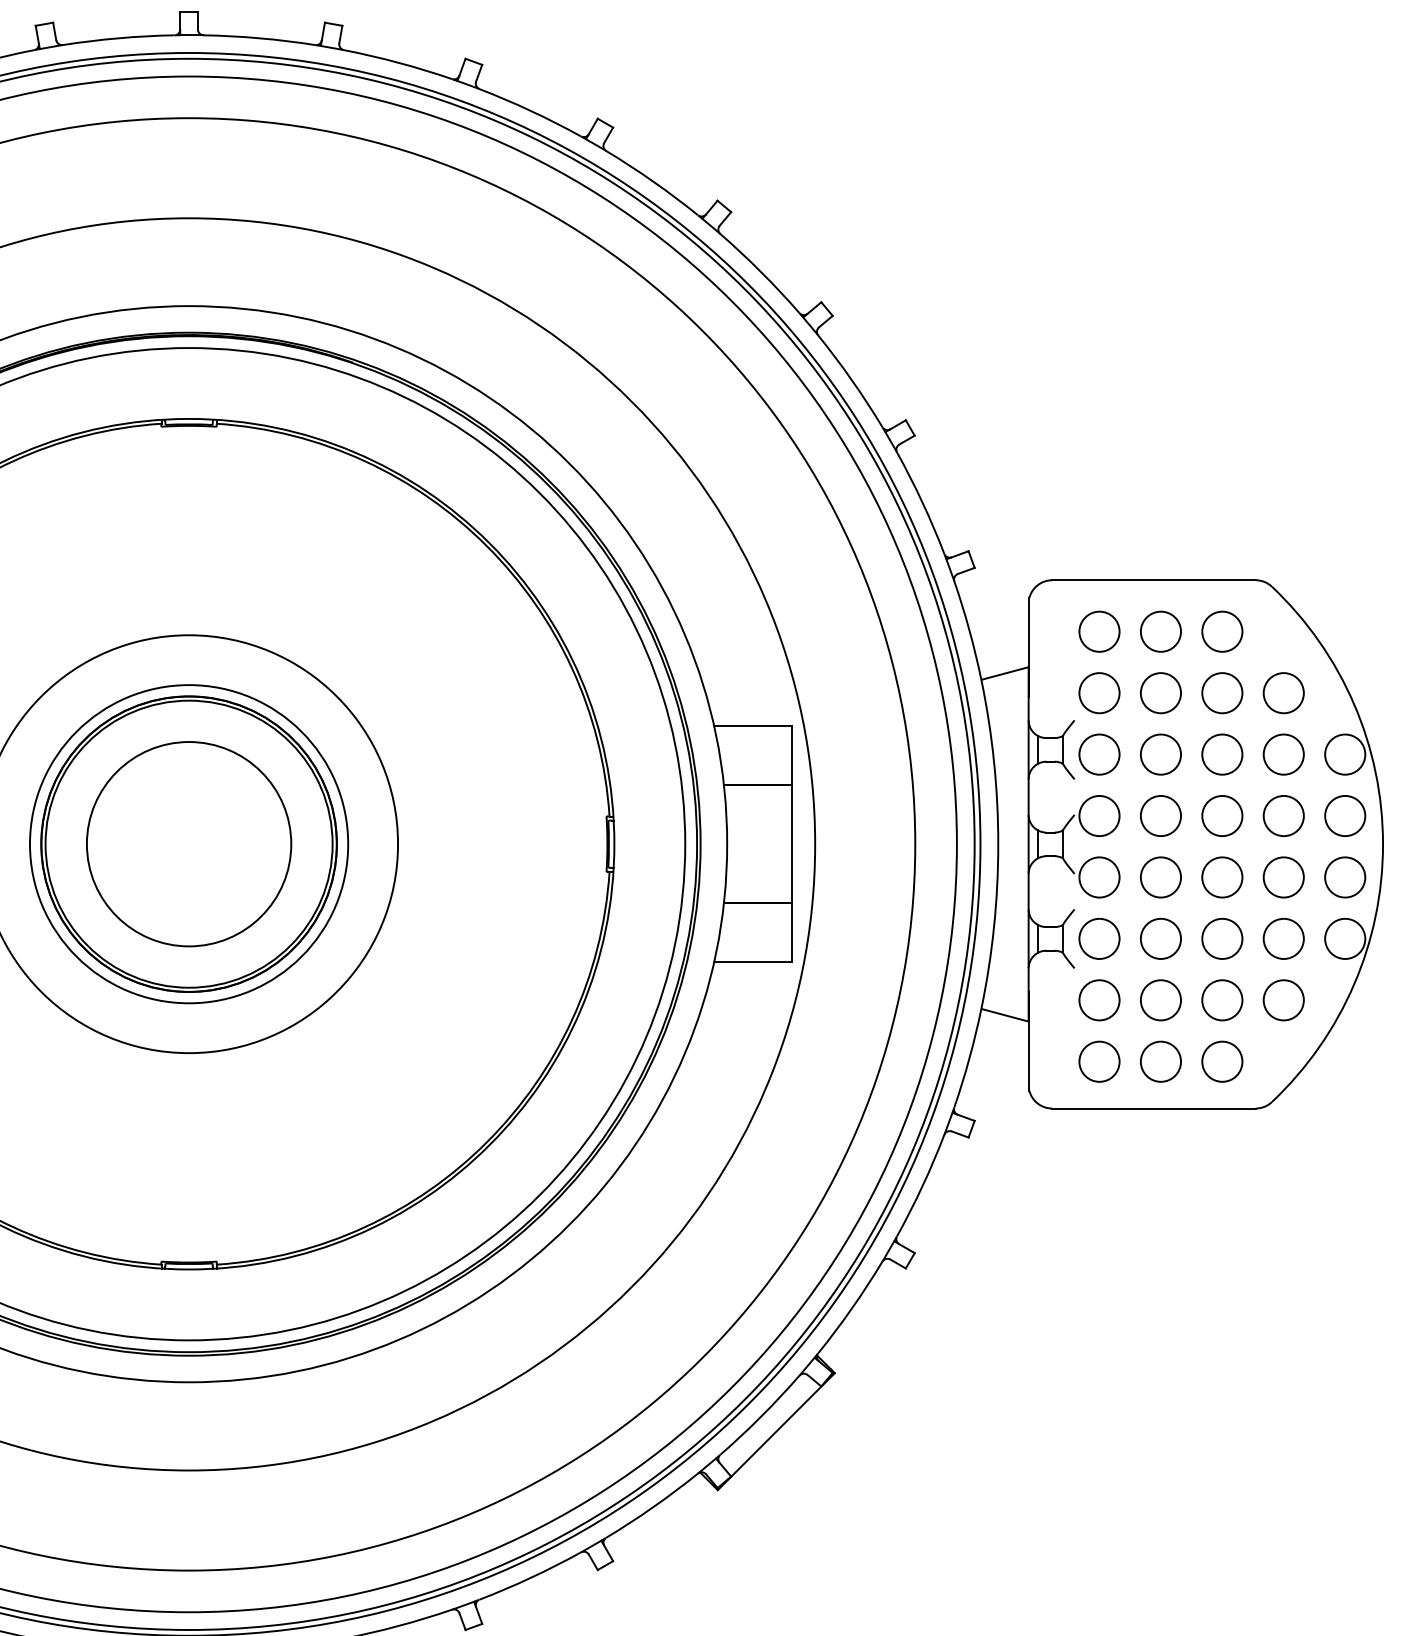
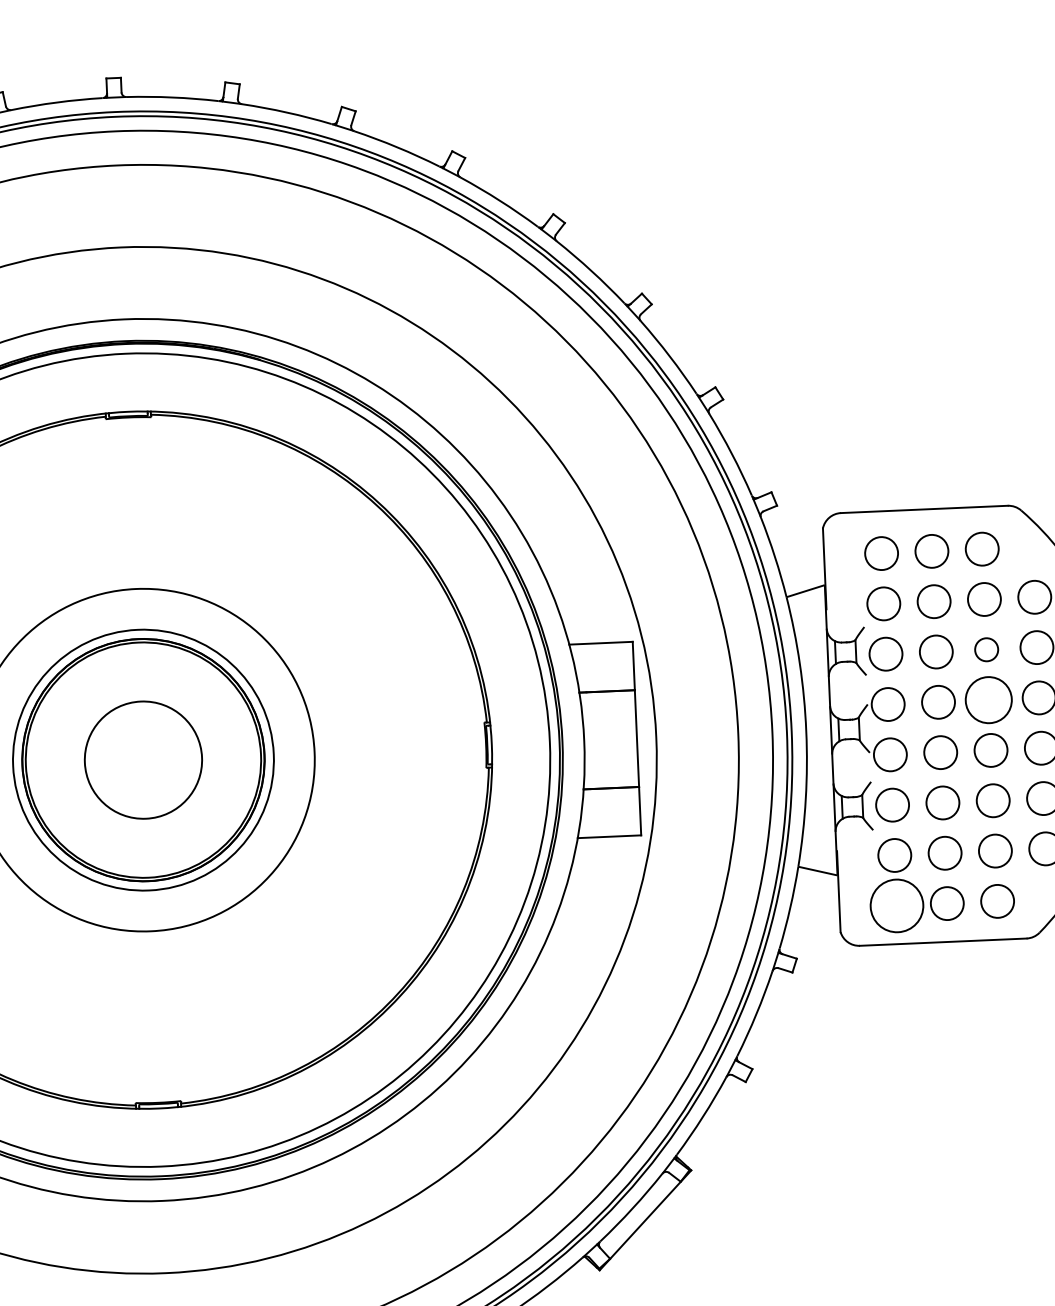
circle: (1222, 754) -> (986, 649), size x0.7
circle: (1222, 815) -> (988, 699), size x1.4
circle: (188, 844) -> (142, 760), size x0.7
circle: (1099, 1061) -> (896, 905), size x1.6

